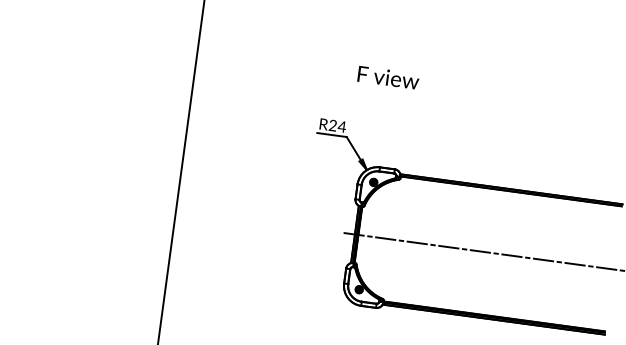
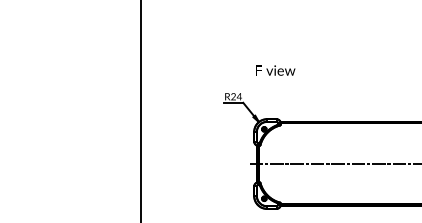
text: (388, 77) -> (275, 70), moved

